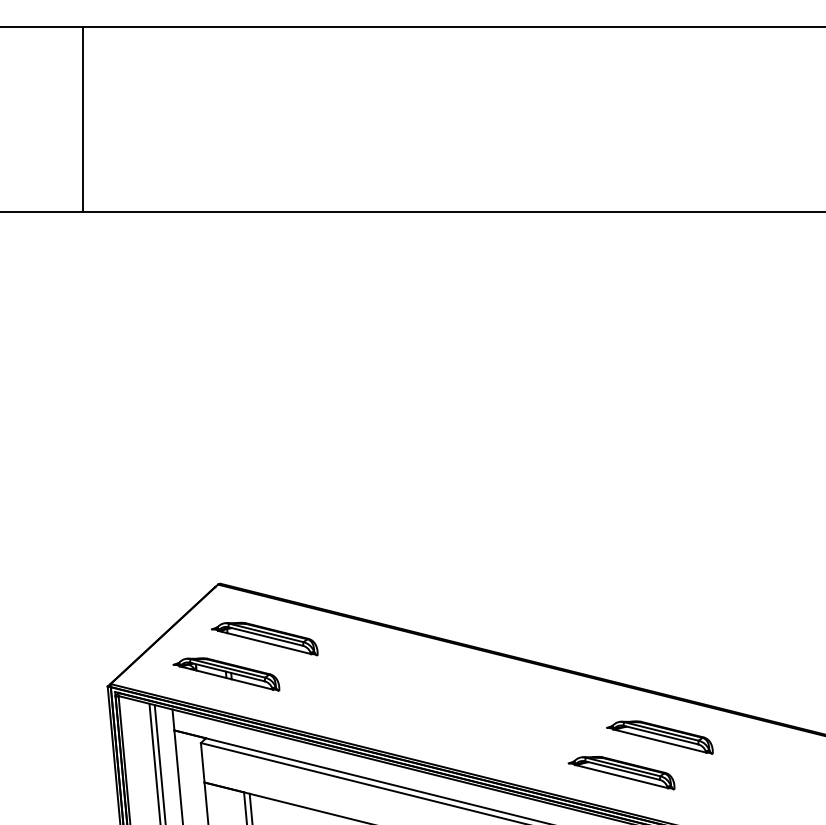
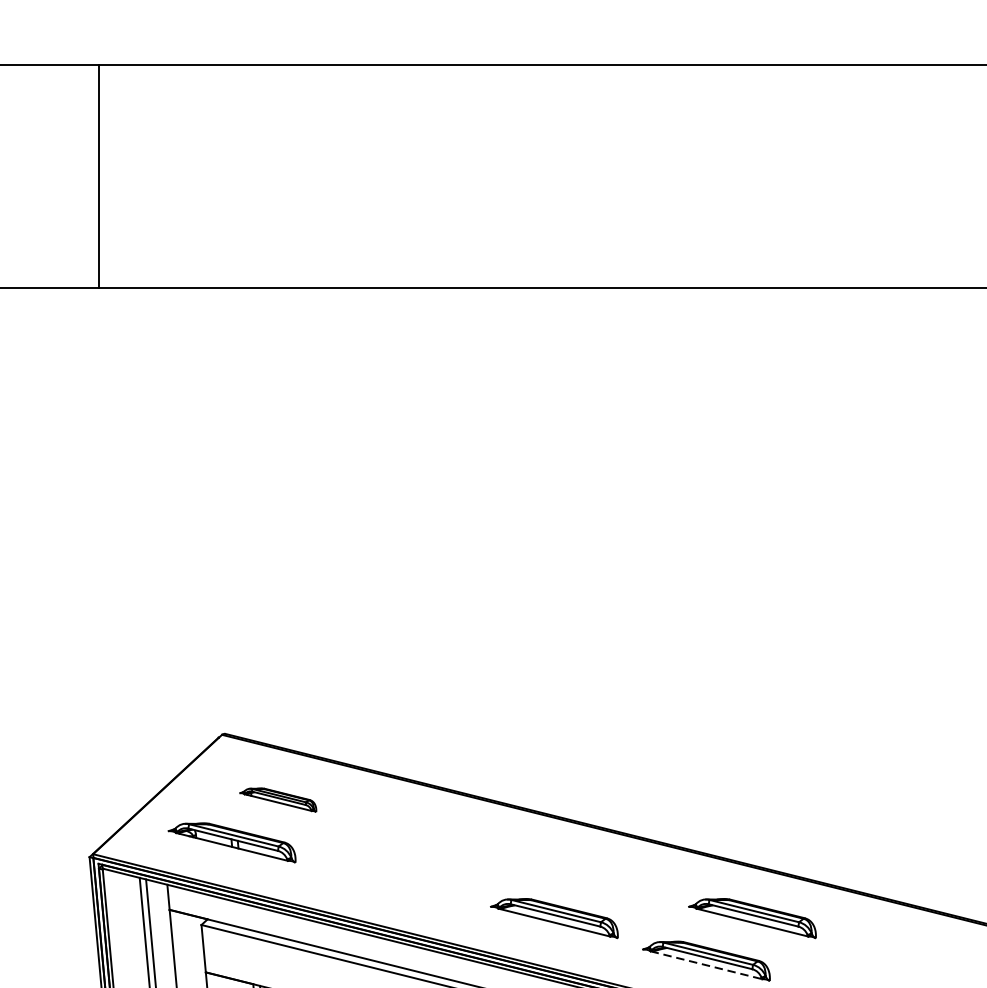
line: (83, 119) -> (98, 176), moved
part: (264, 638) -> (277, 799), size x0.6
part: (494, 737) -> (553, 918), added
line: (621, 776) -> (706, 965), solid -> dashed

